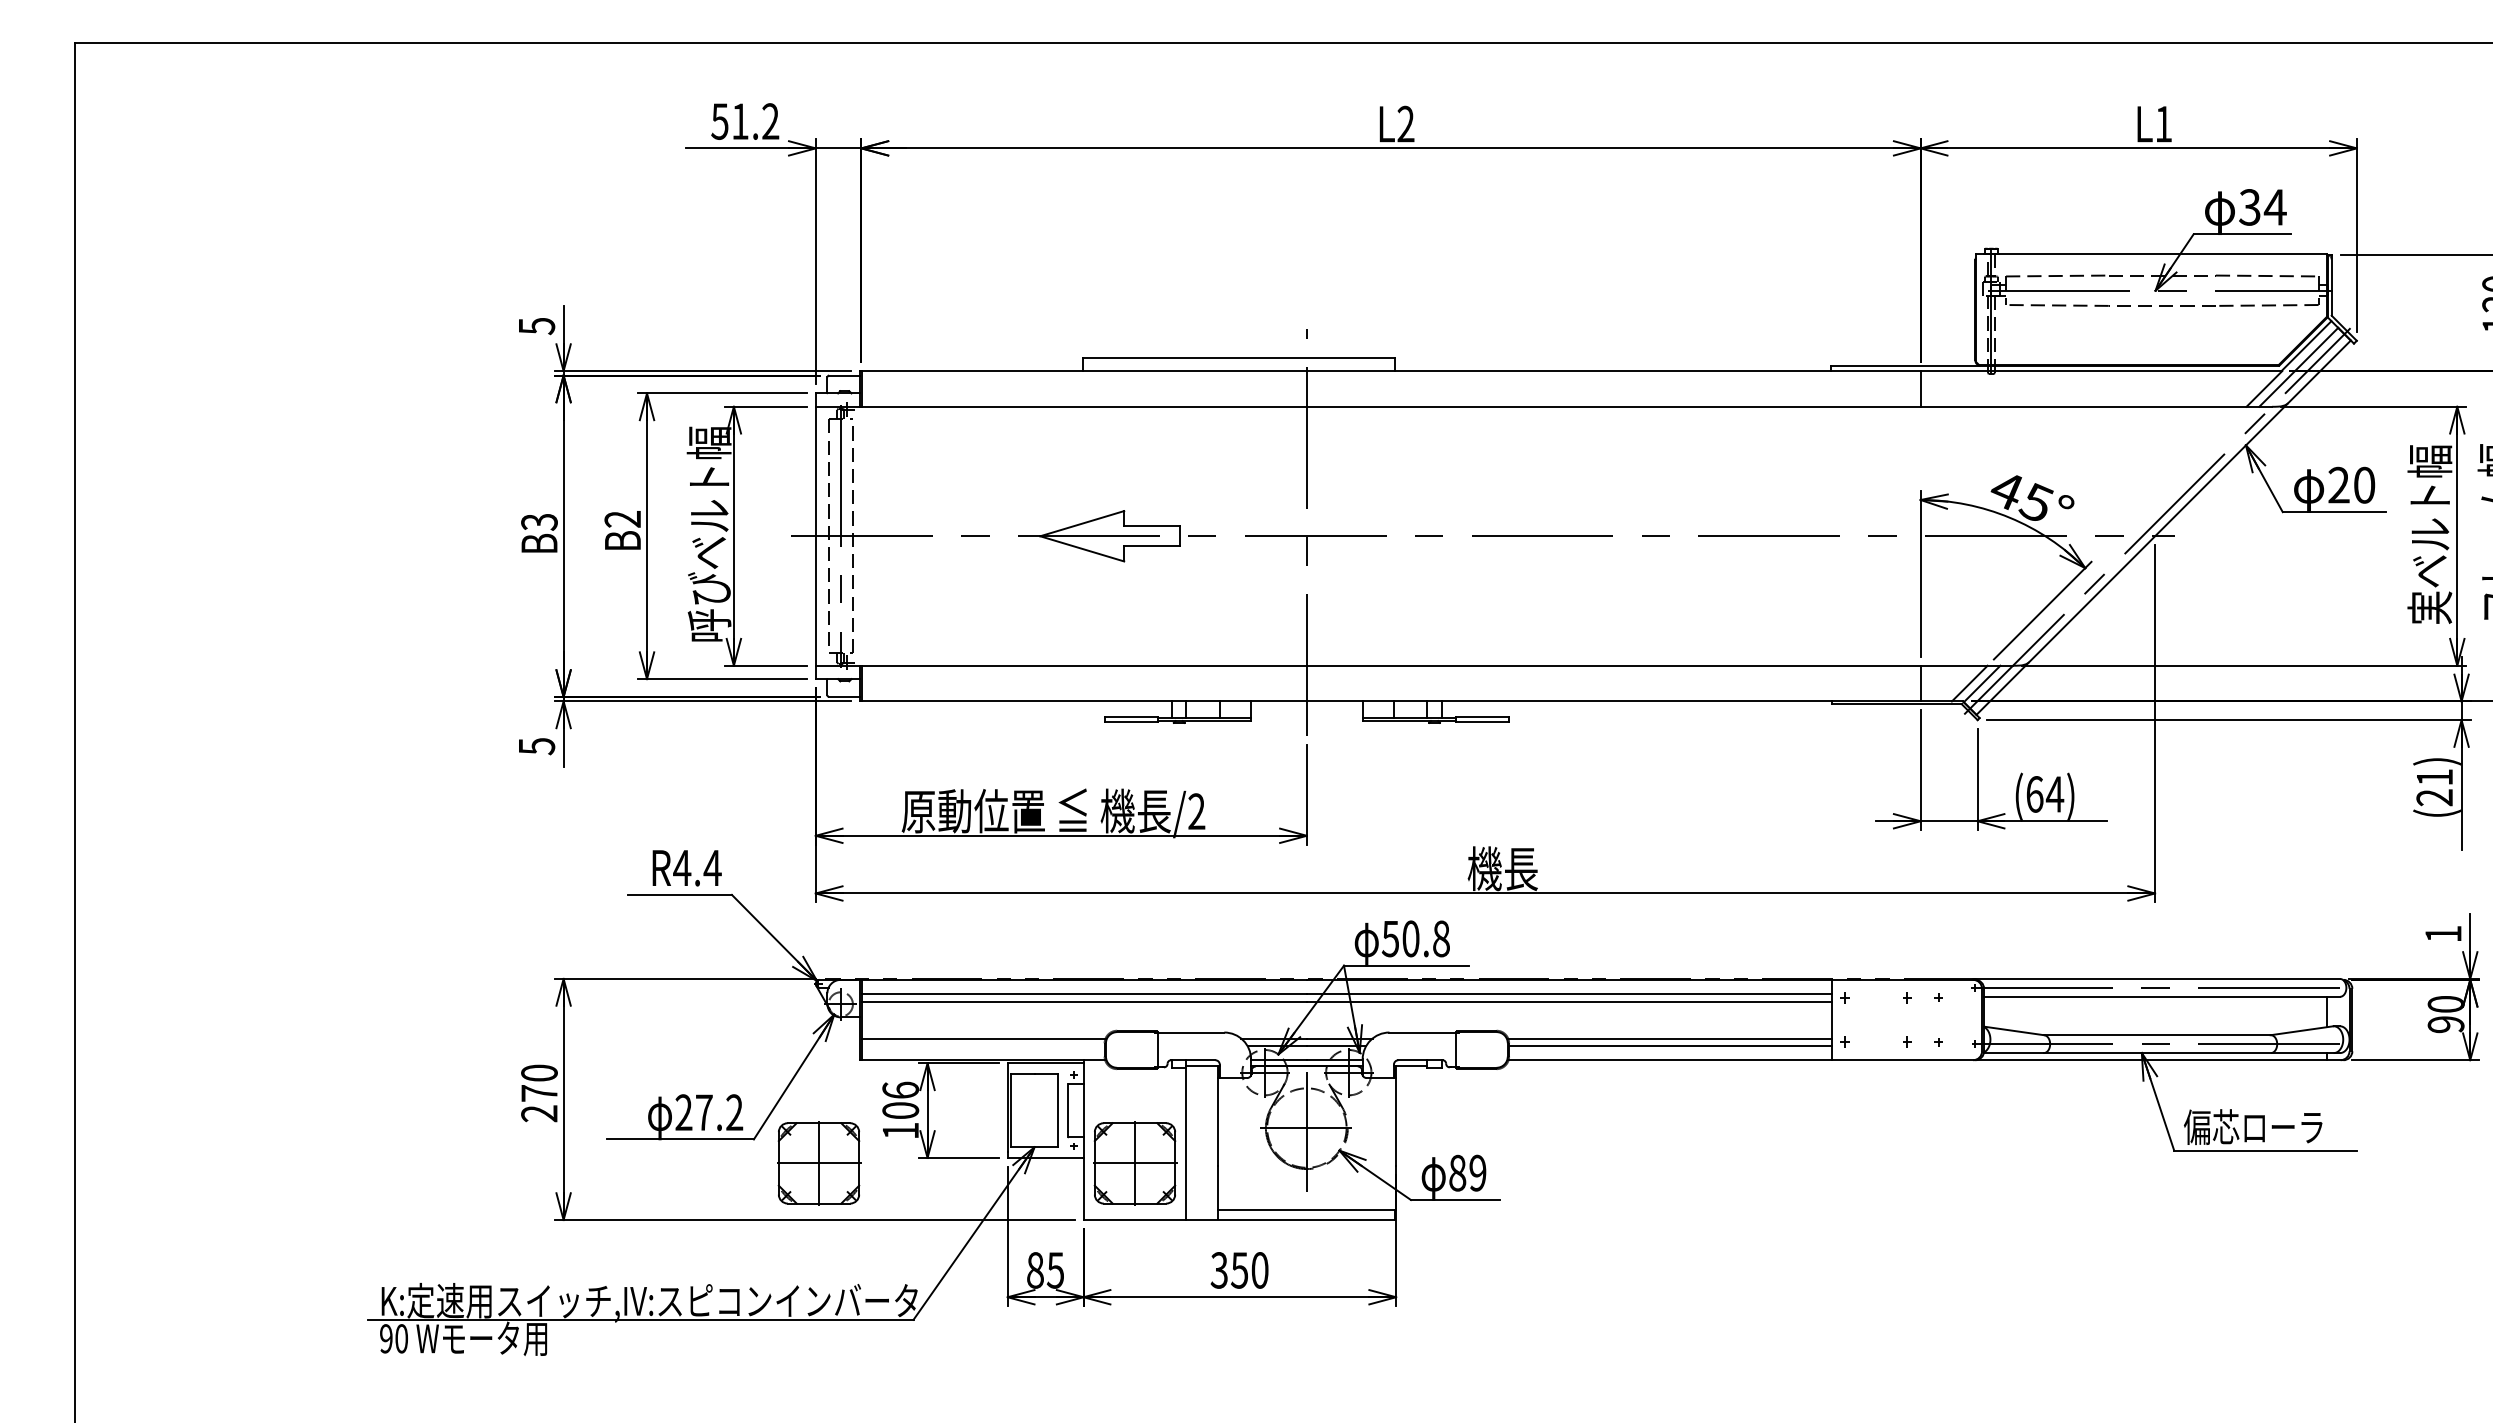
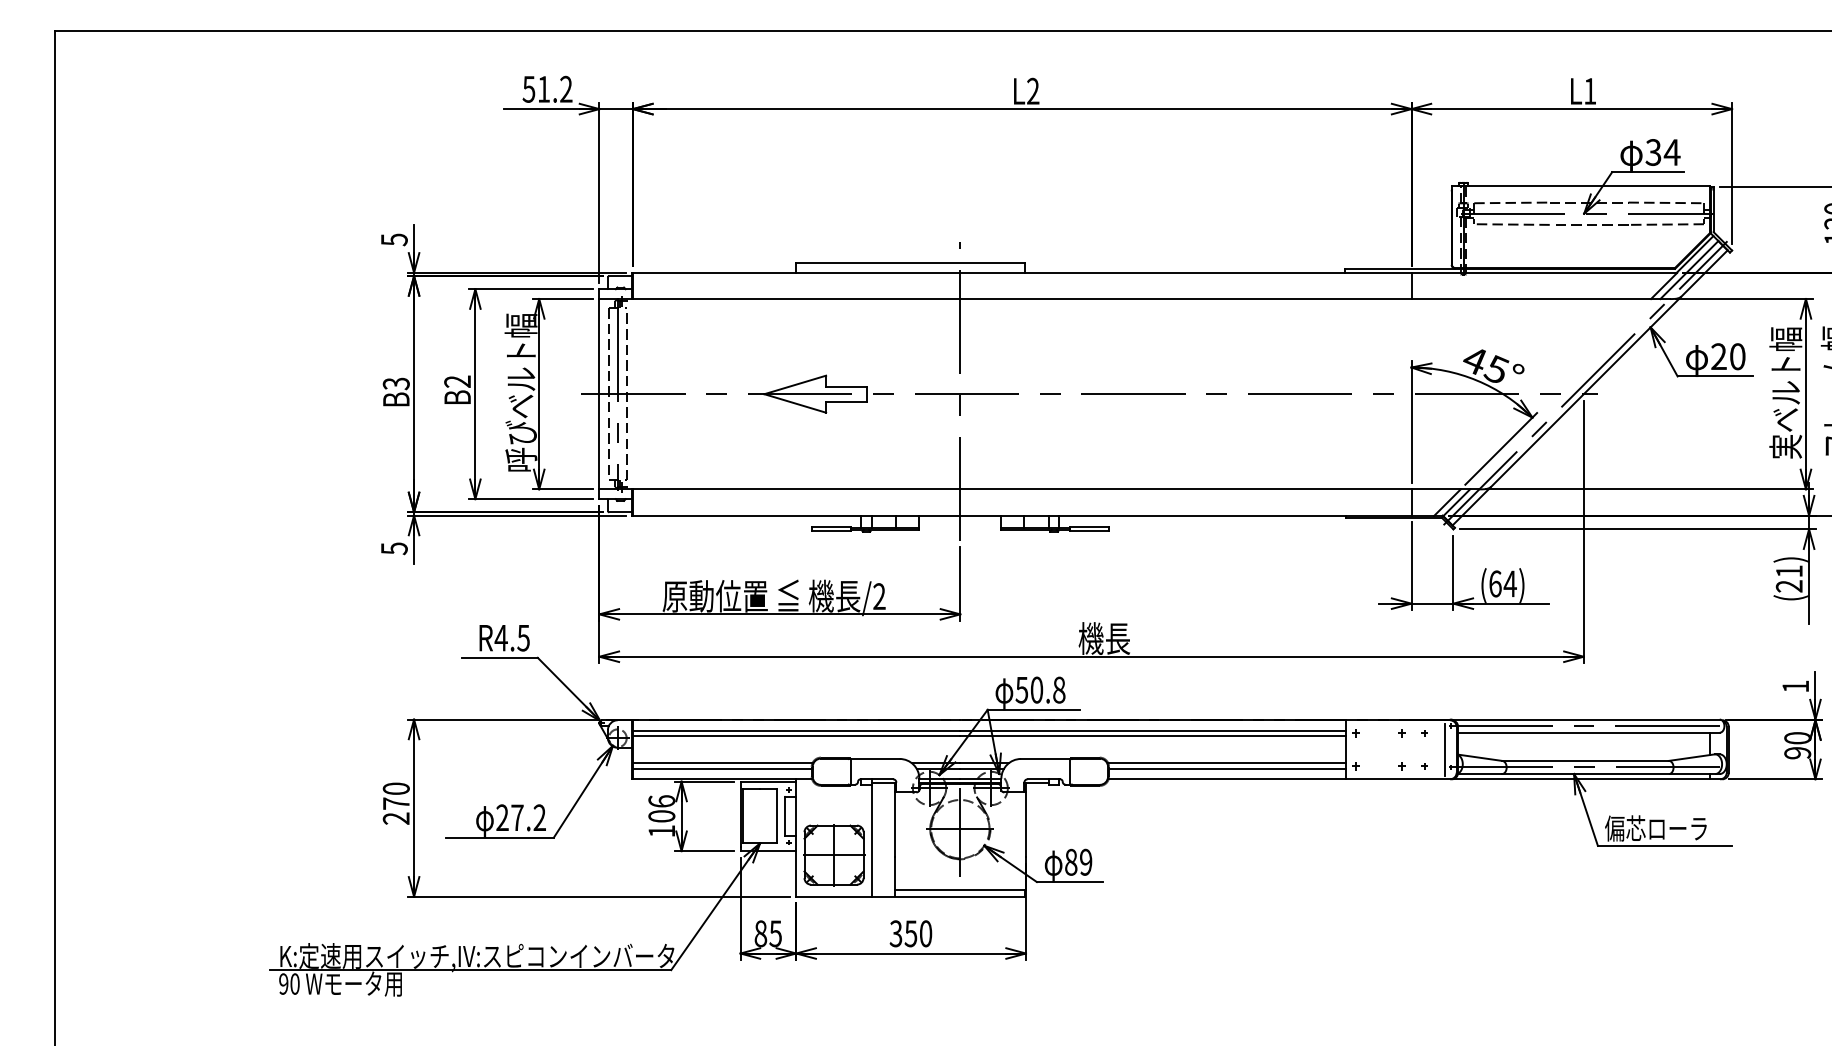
text: (712, 868) -> (523, 638), R4.4 -> R4.5
line: (1966, 1019) -> (1445, 749), added
line: (982, 1046) -> (721, 769), added
part: (819, 1163) -> (602, 855), removed

